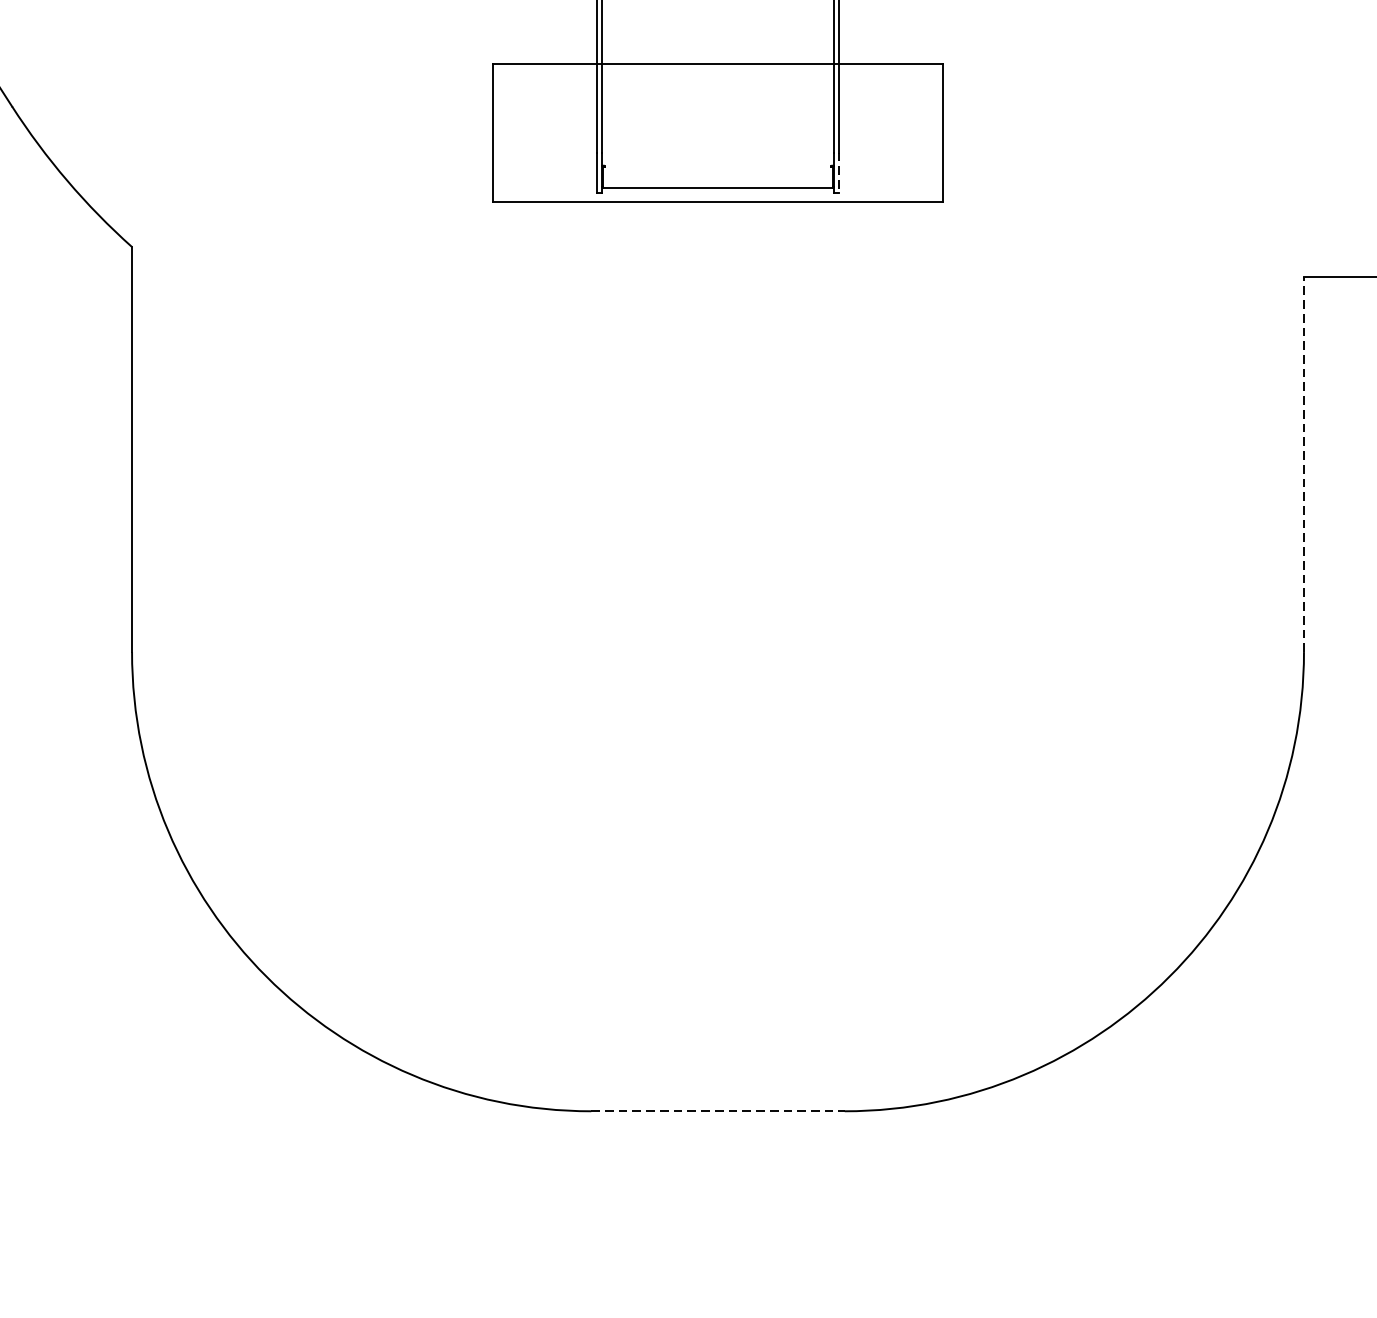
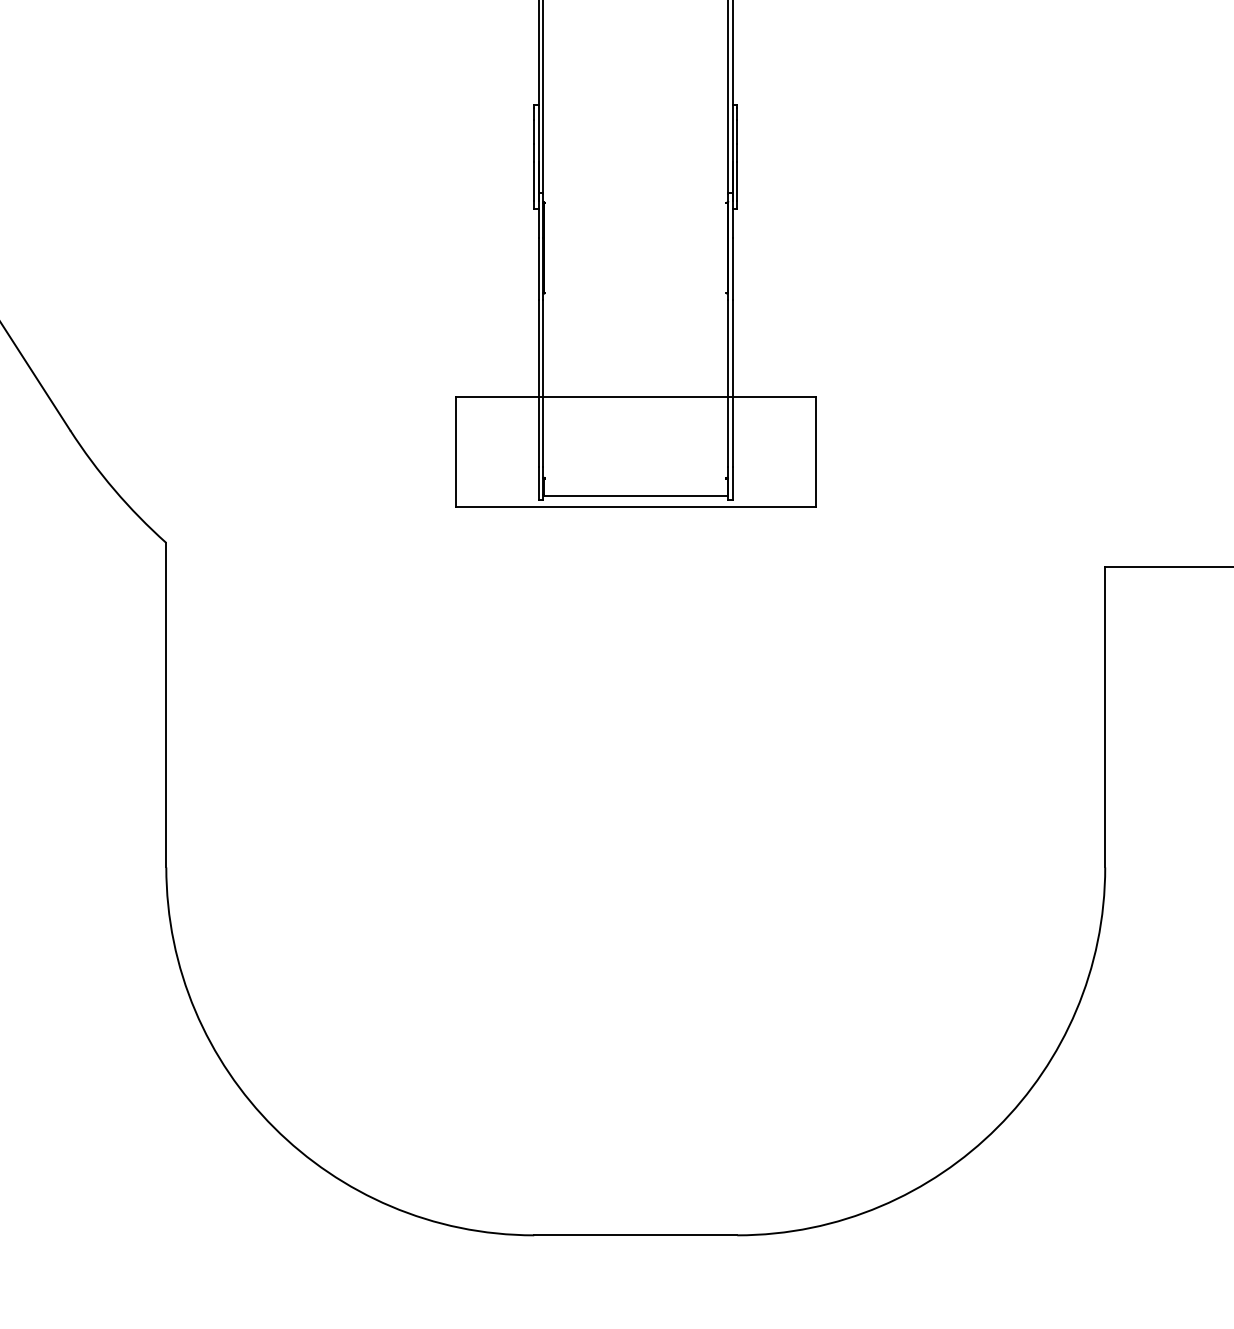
line: (838, 172) -> (732, 483), dashed -> solid
line: (1304, 463) -> (1105, 716), dashed -> solid
line: (717, 1111) -> (635, 1235), dashed -> solid

